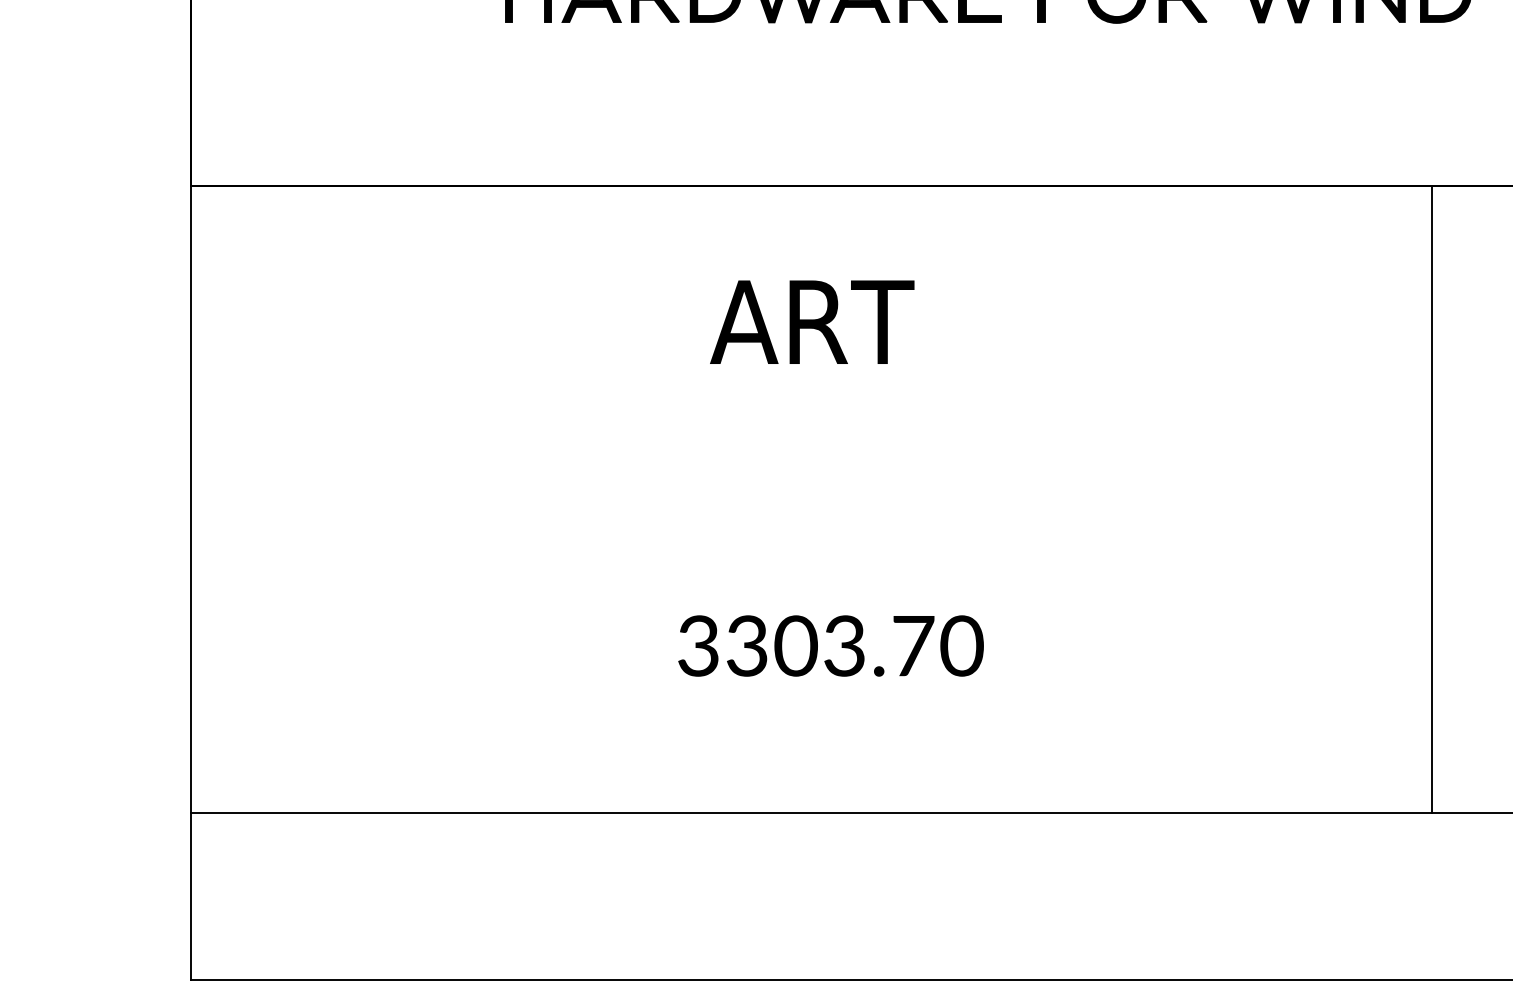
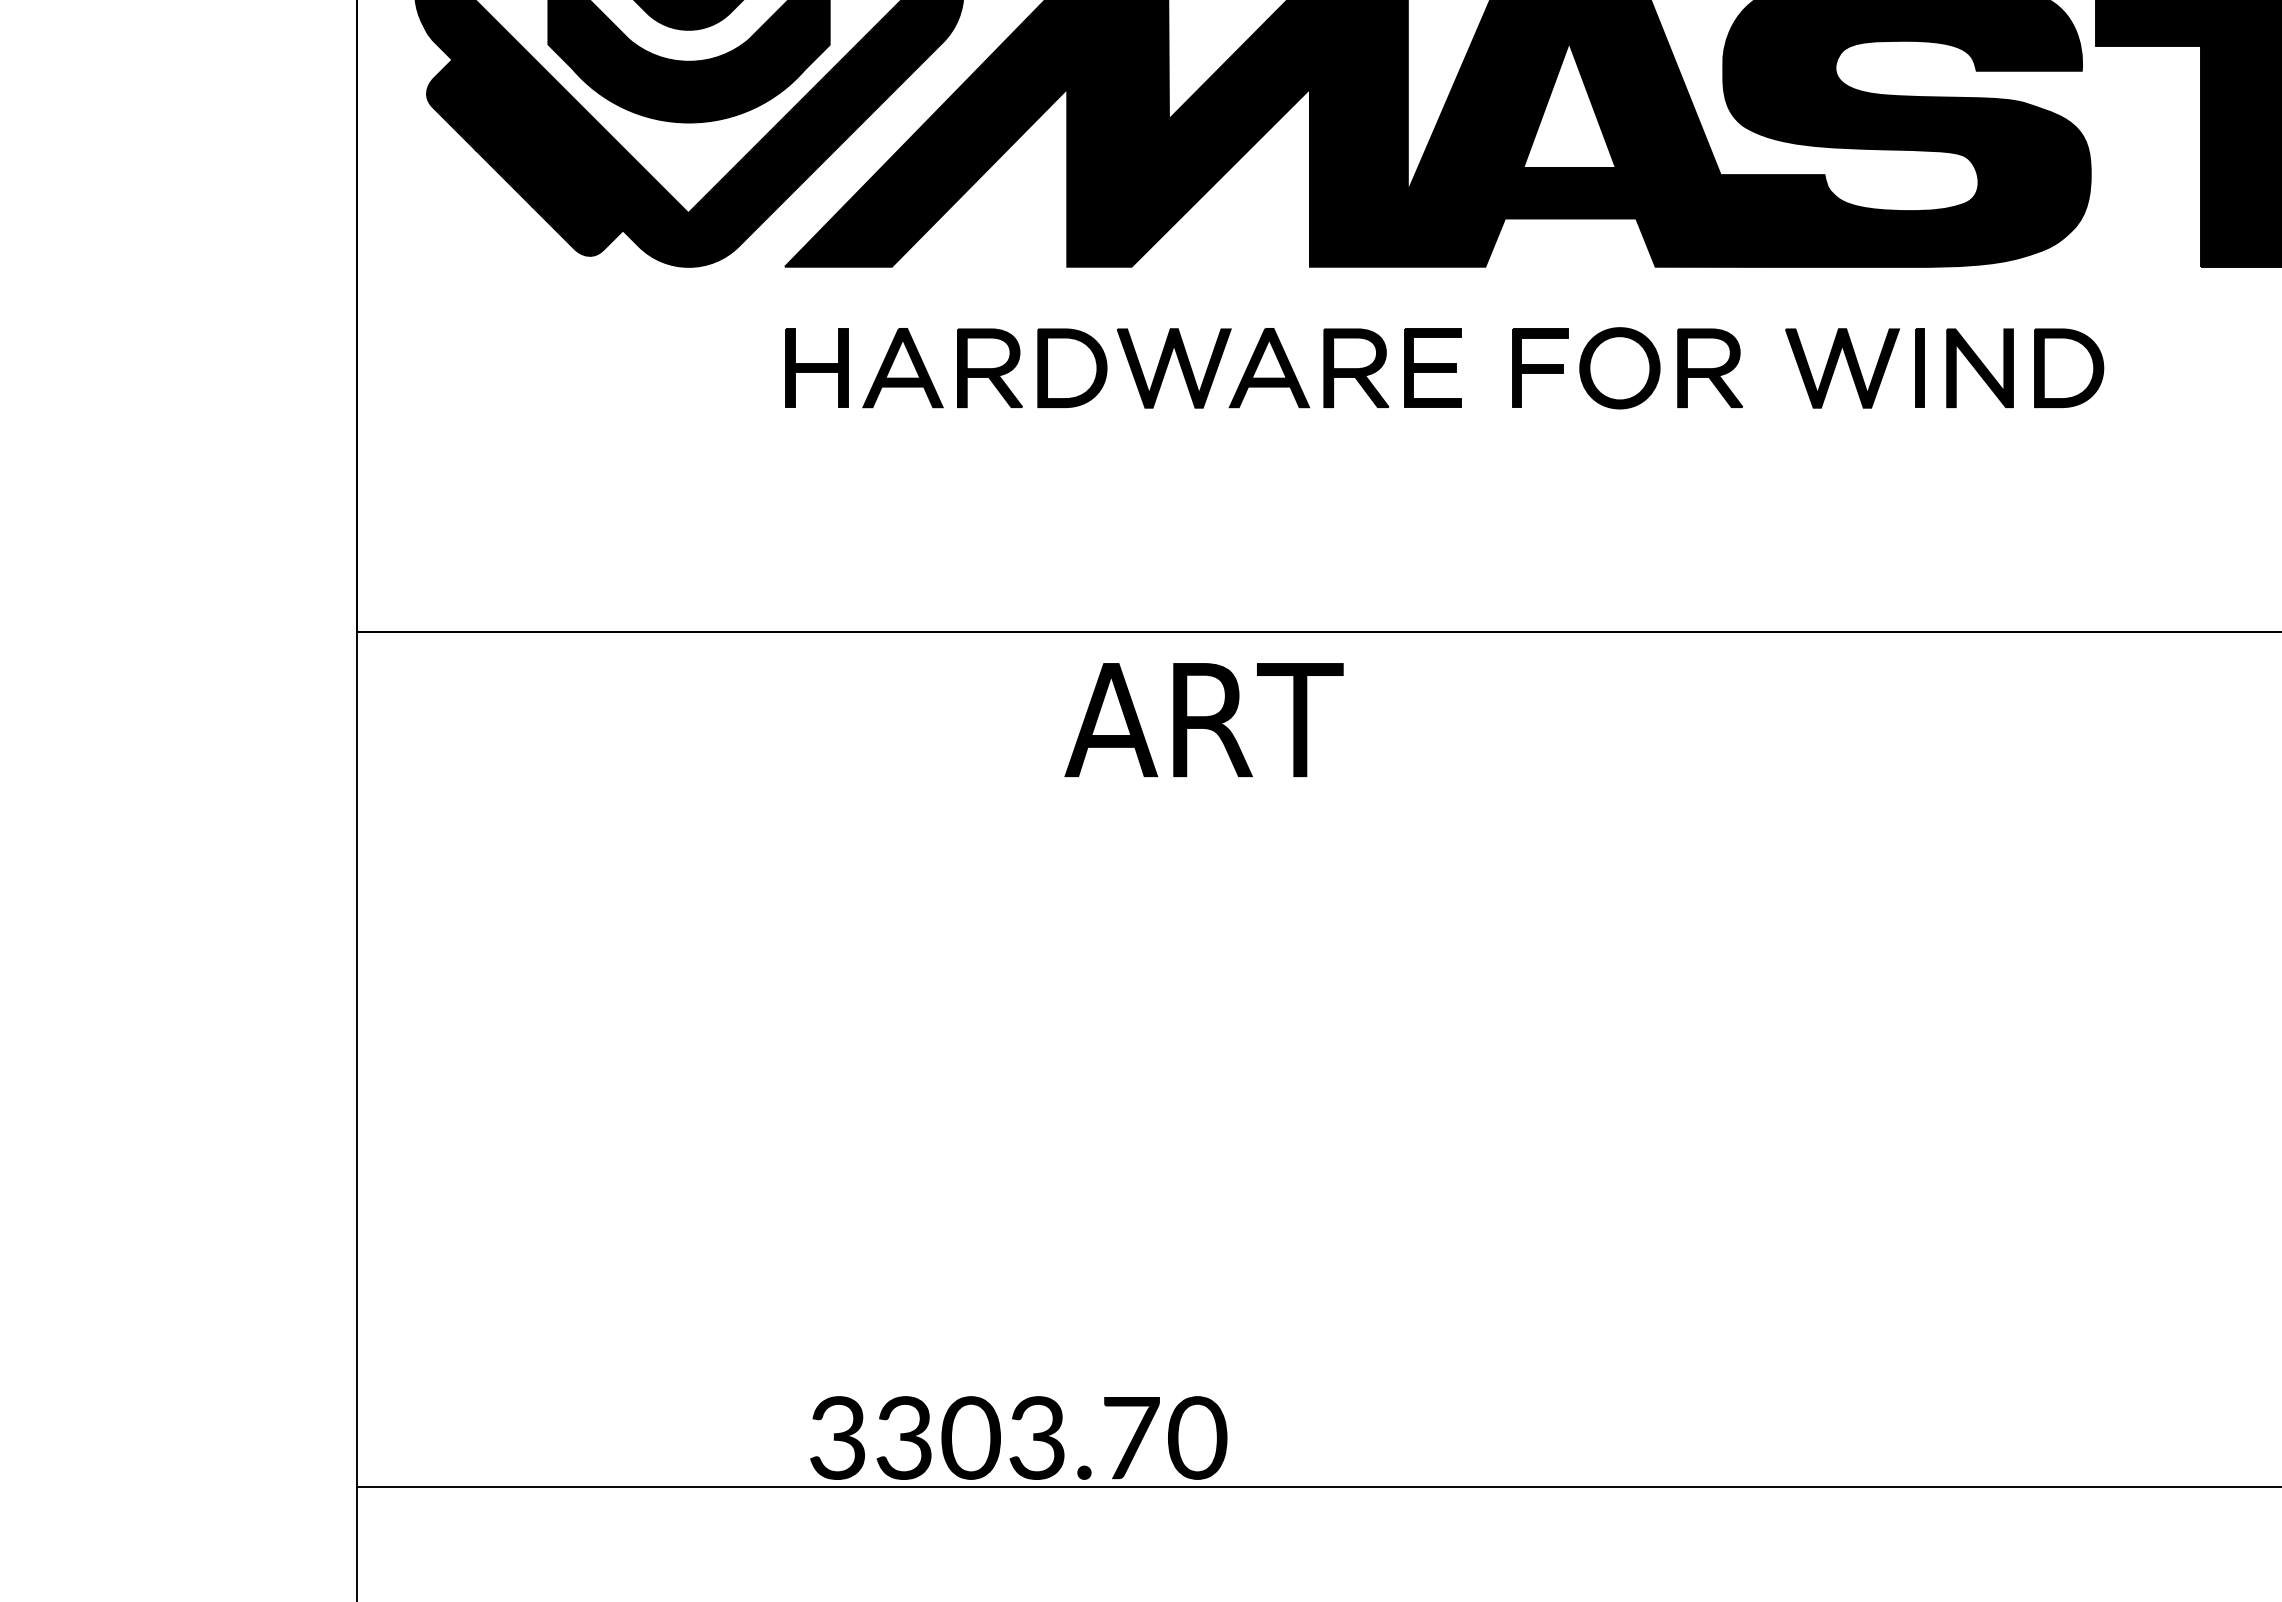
text: (811, 322) -> (1203, 720), moved
line: (1431, 499) -> (2049, 1059), removed
text: (830, 645) -> (1018, 1437), moved

